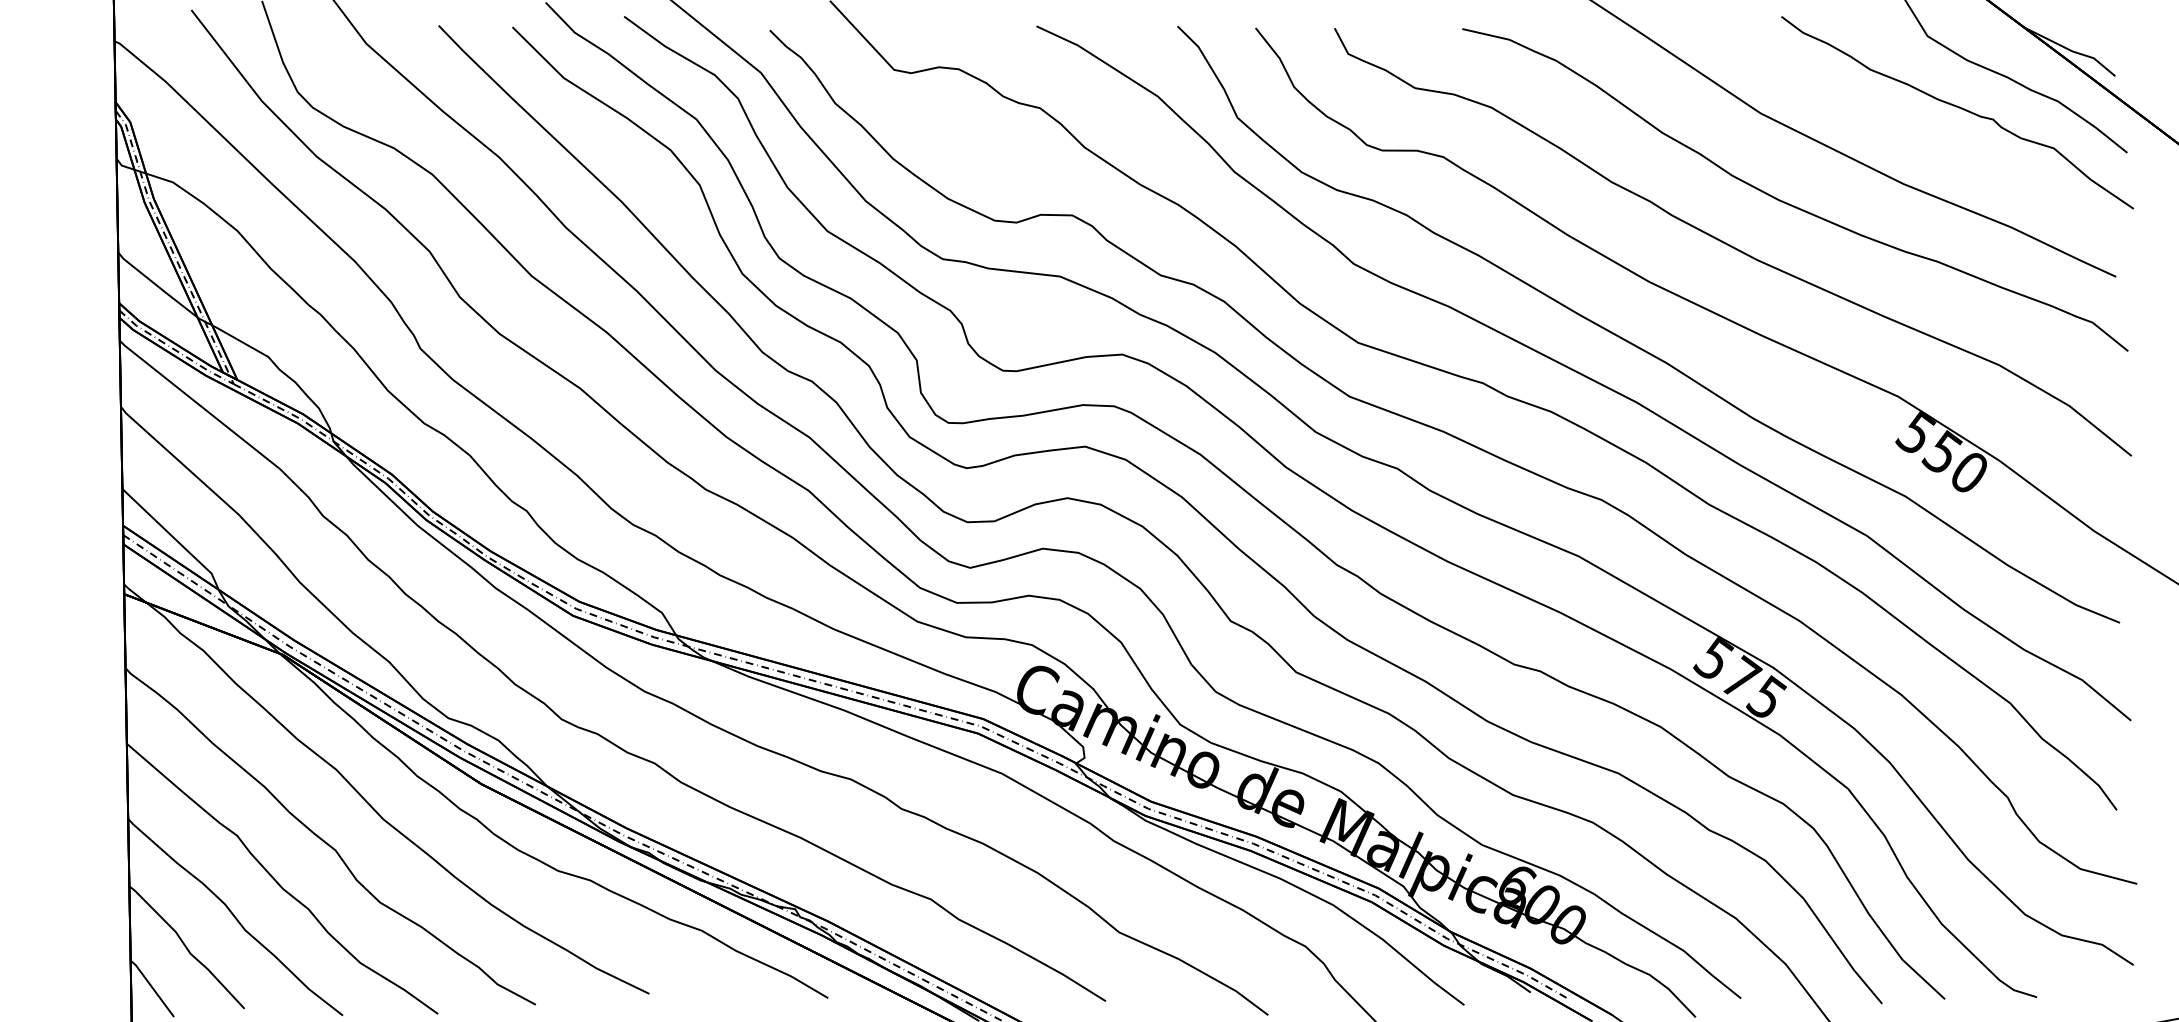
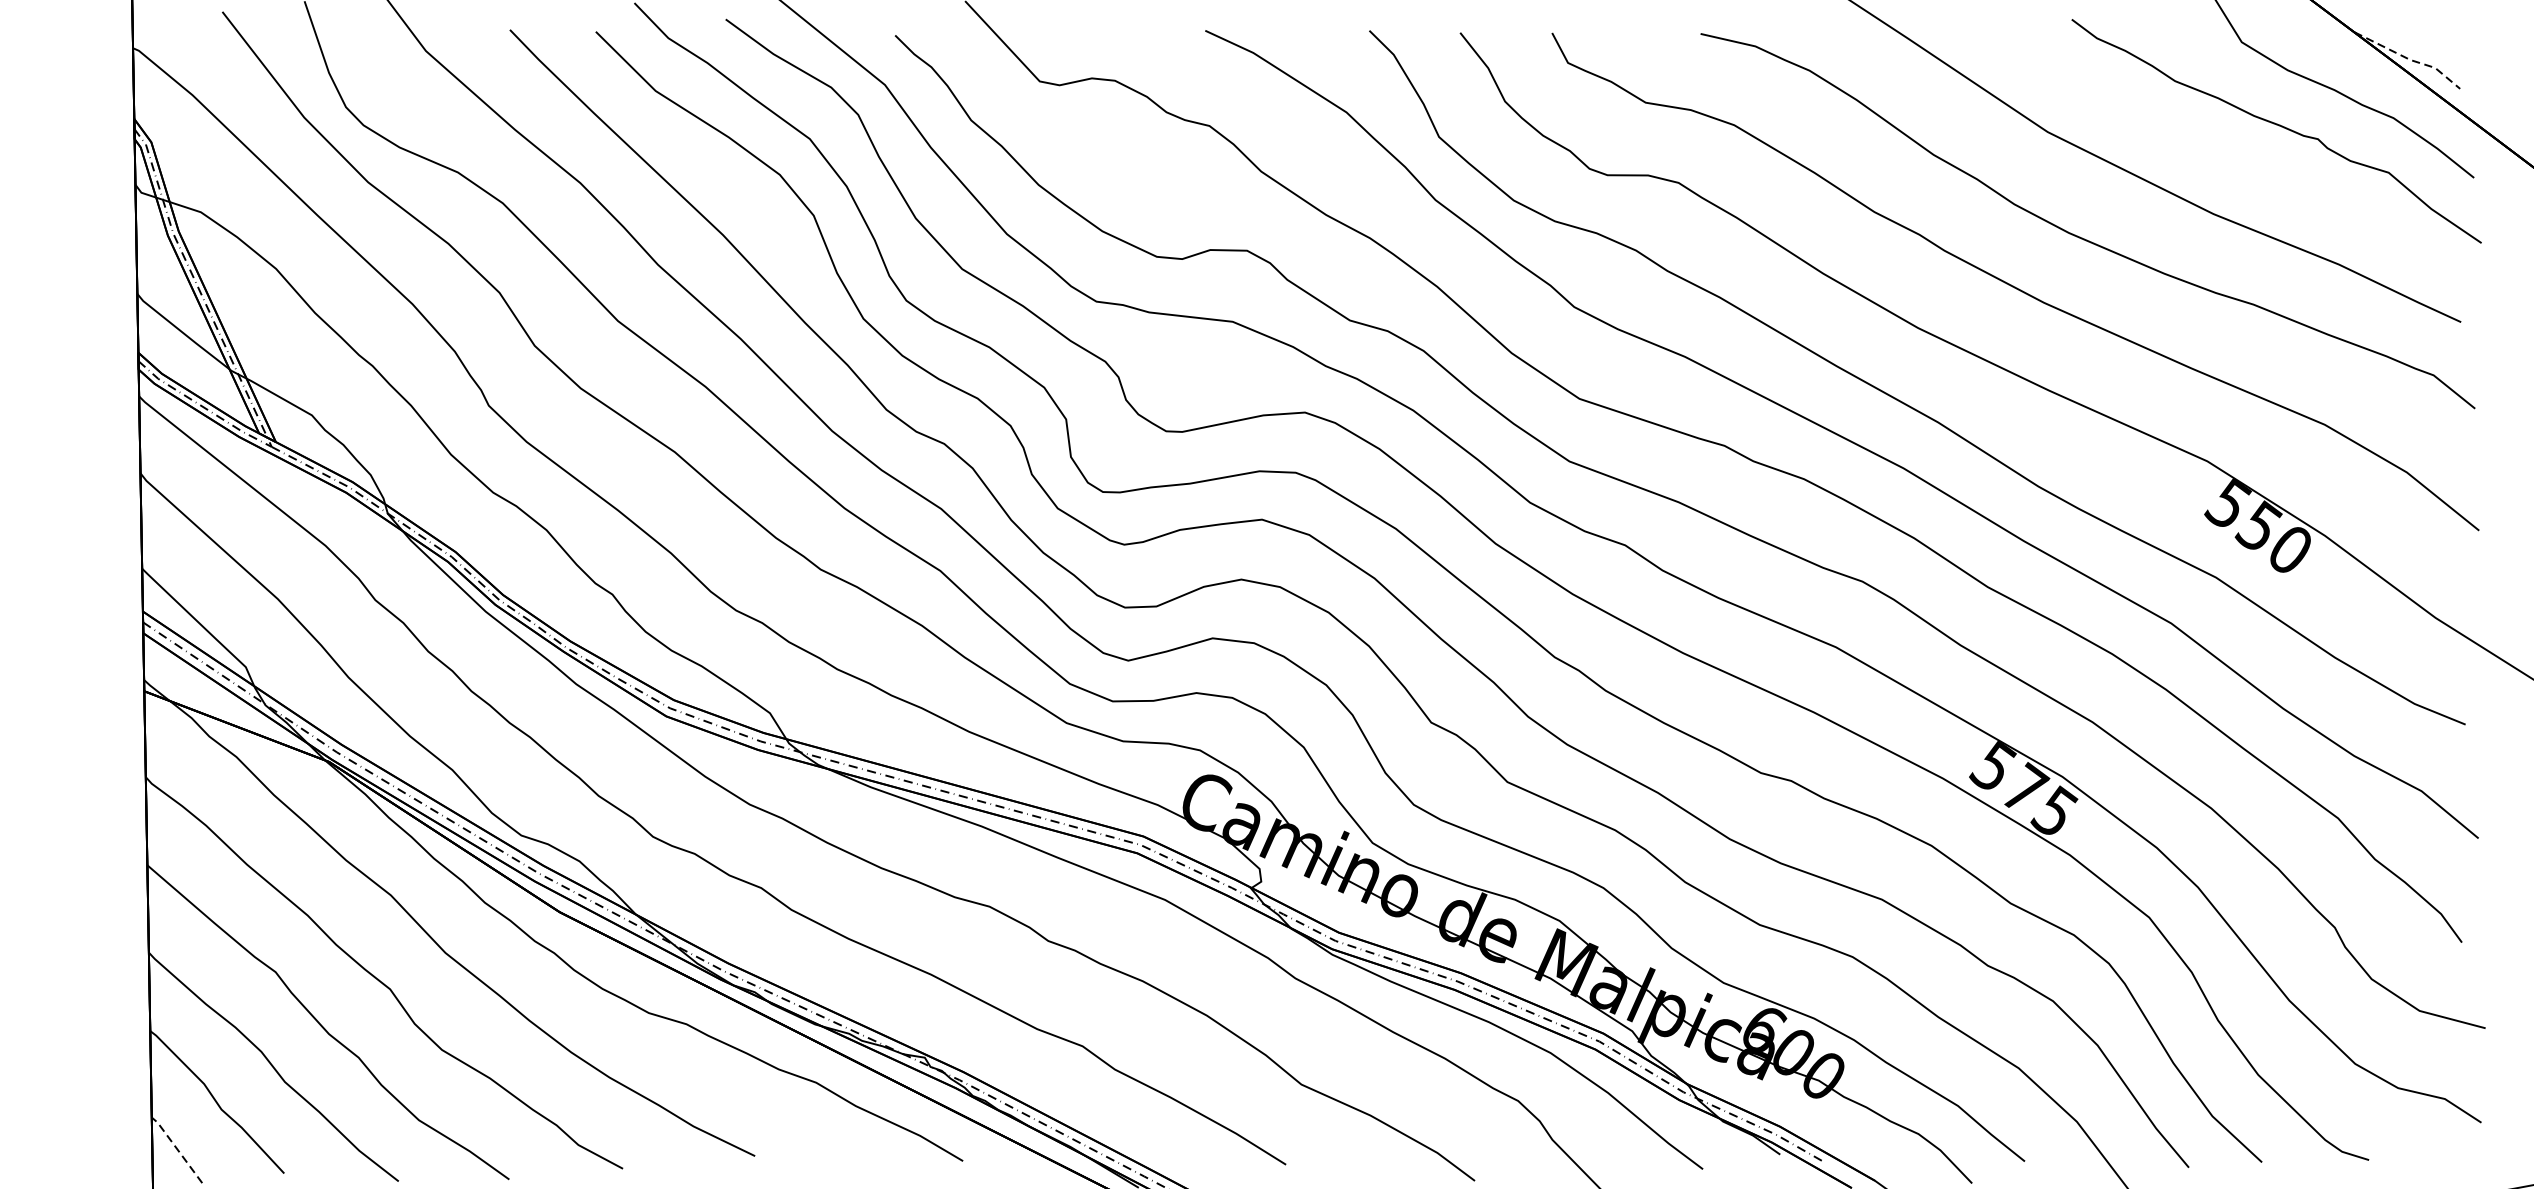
line: (2072, 51) -> (2410, 60), solid -> dashed
line: (152, 987) -> (177, 1148), solid -> dashed

